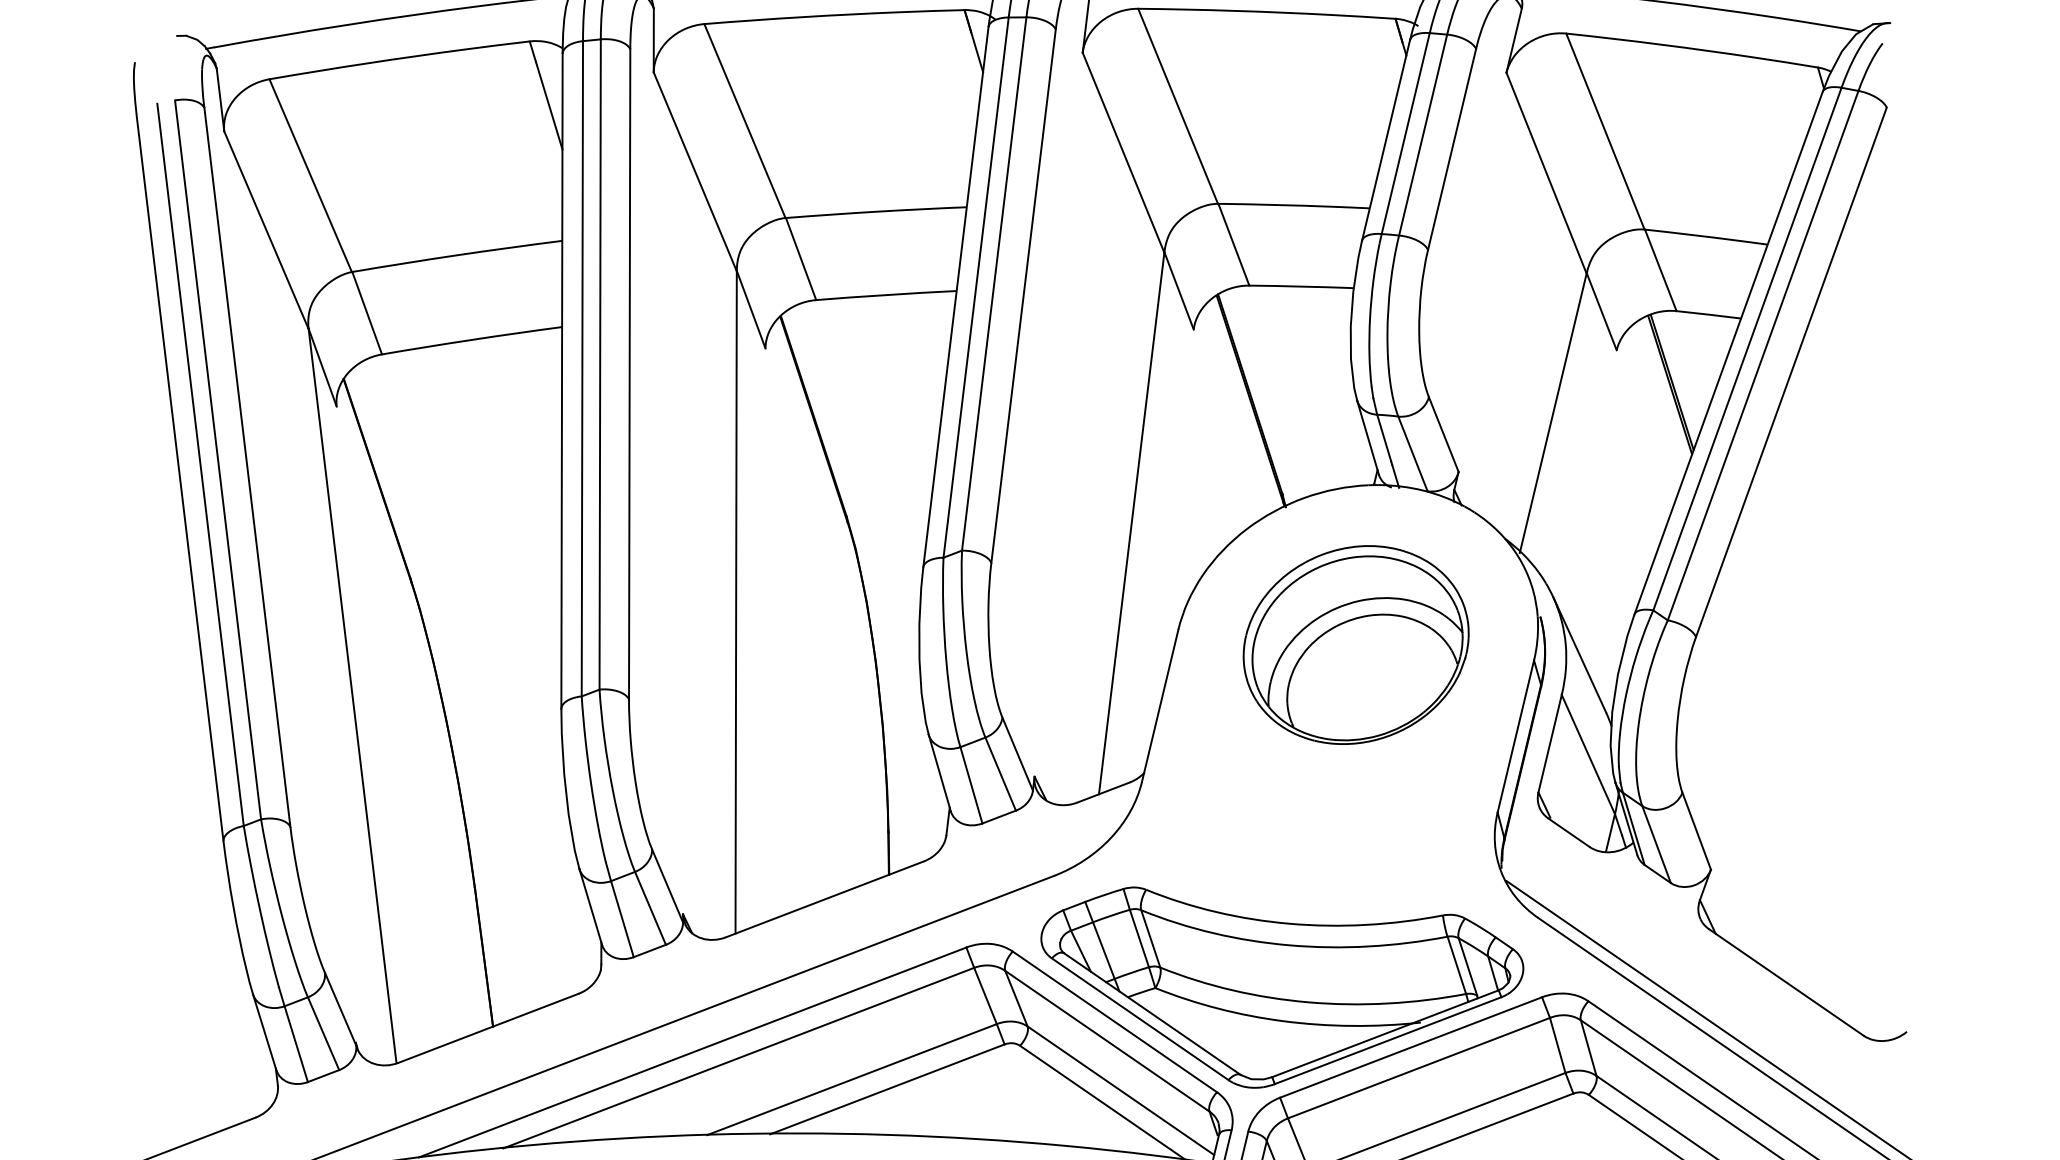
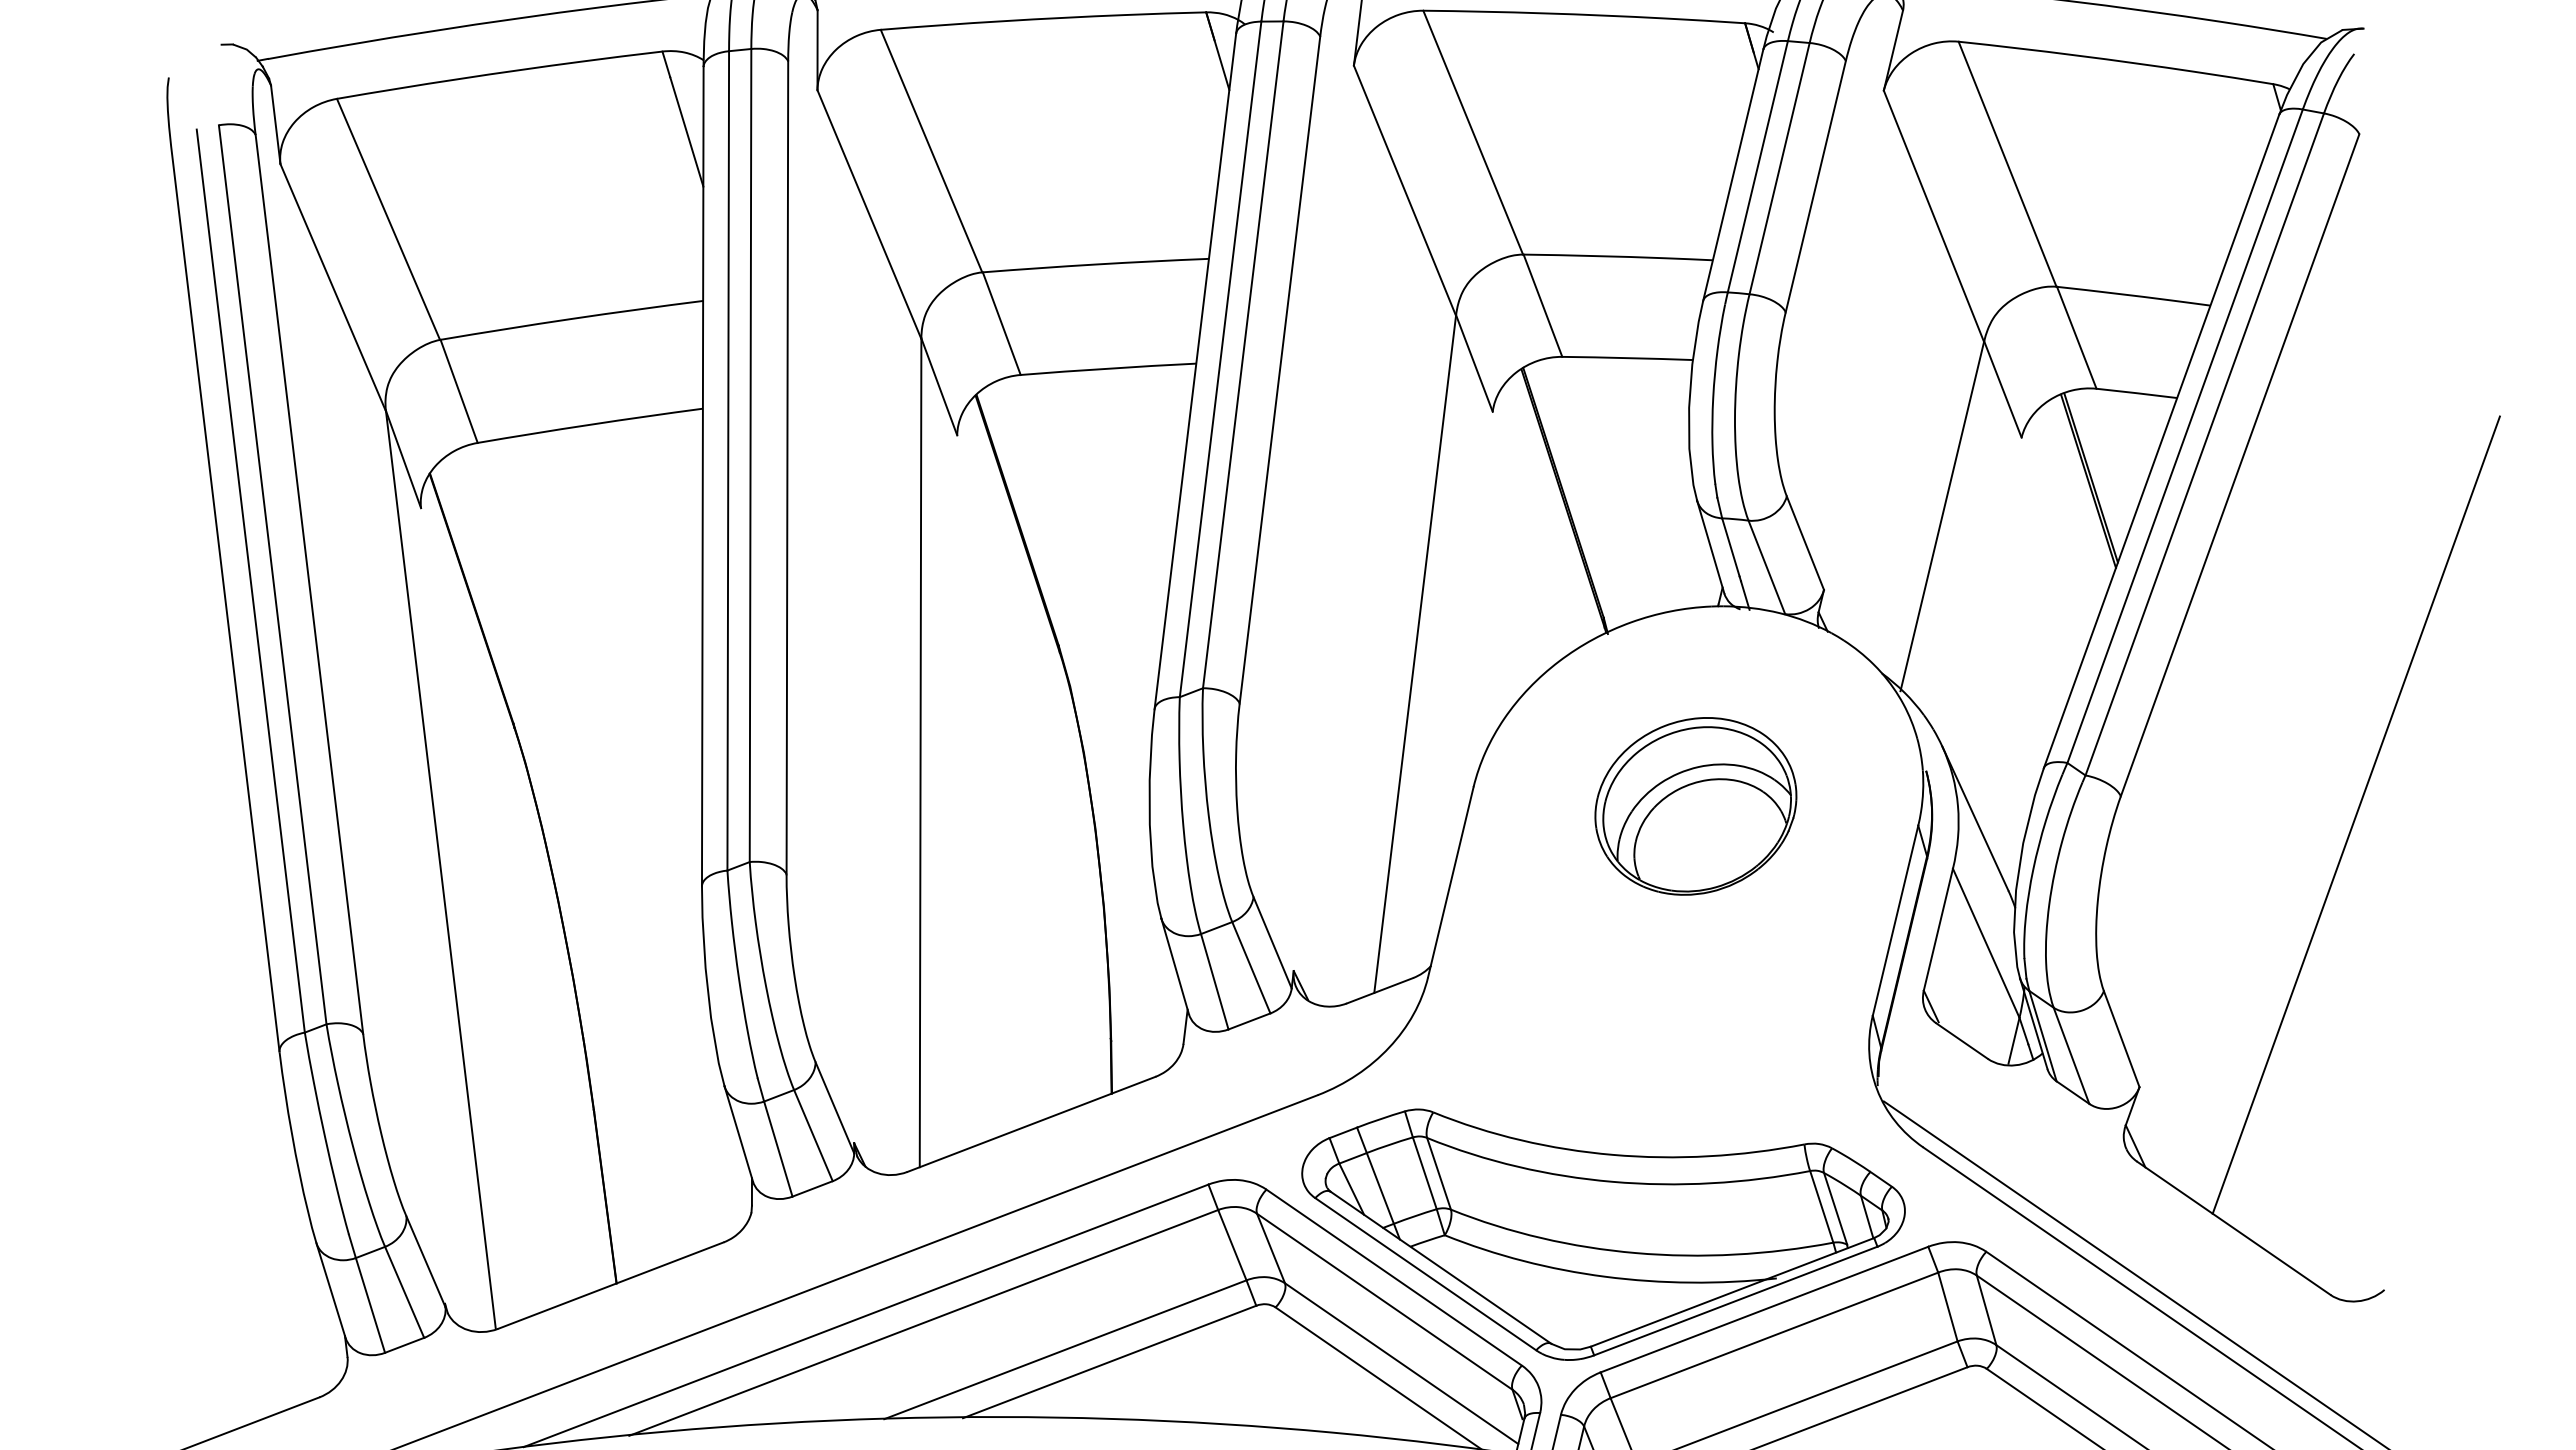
part: (1355, 645) -> (1695, 806), size x0.71
line: (1883, 651) -> (2355, 814), added

